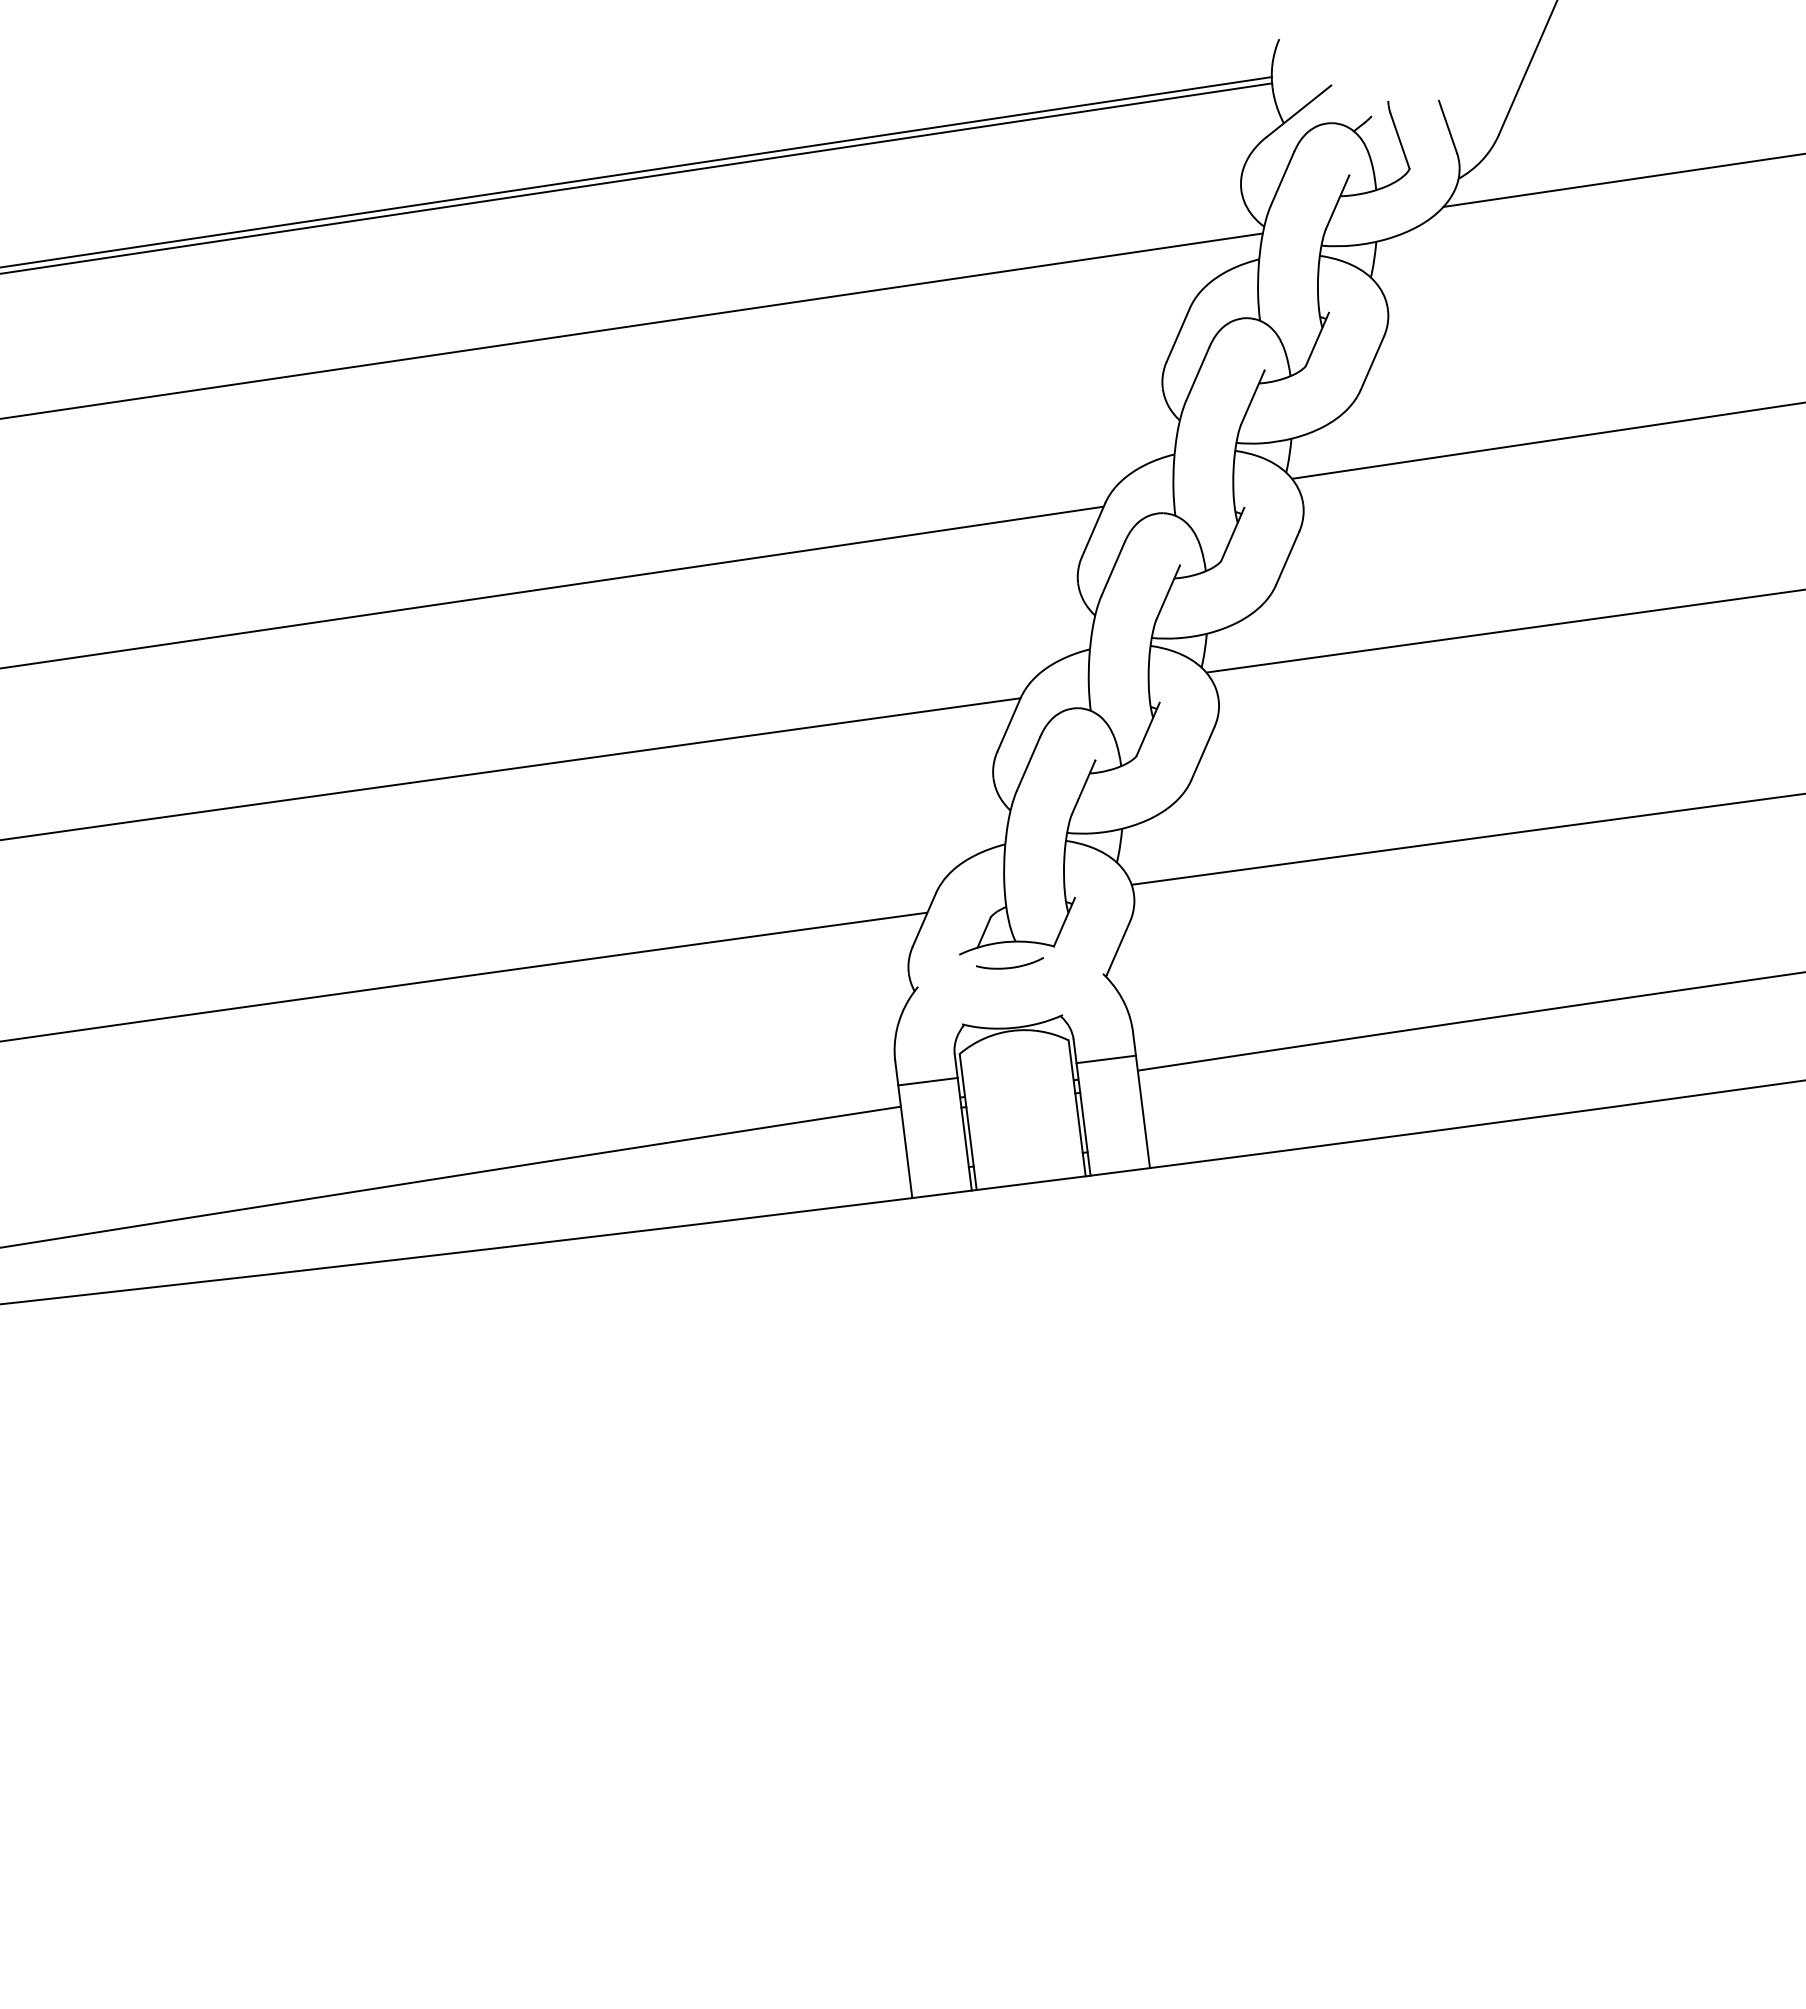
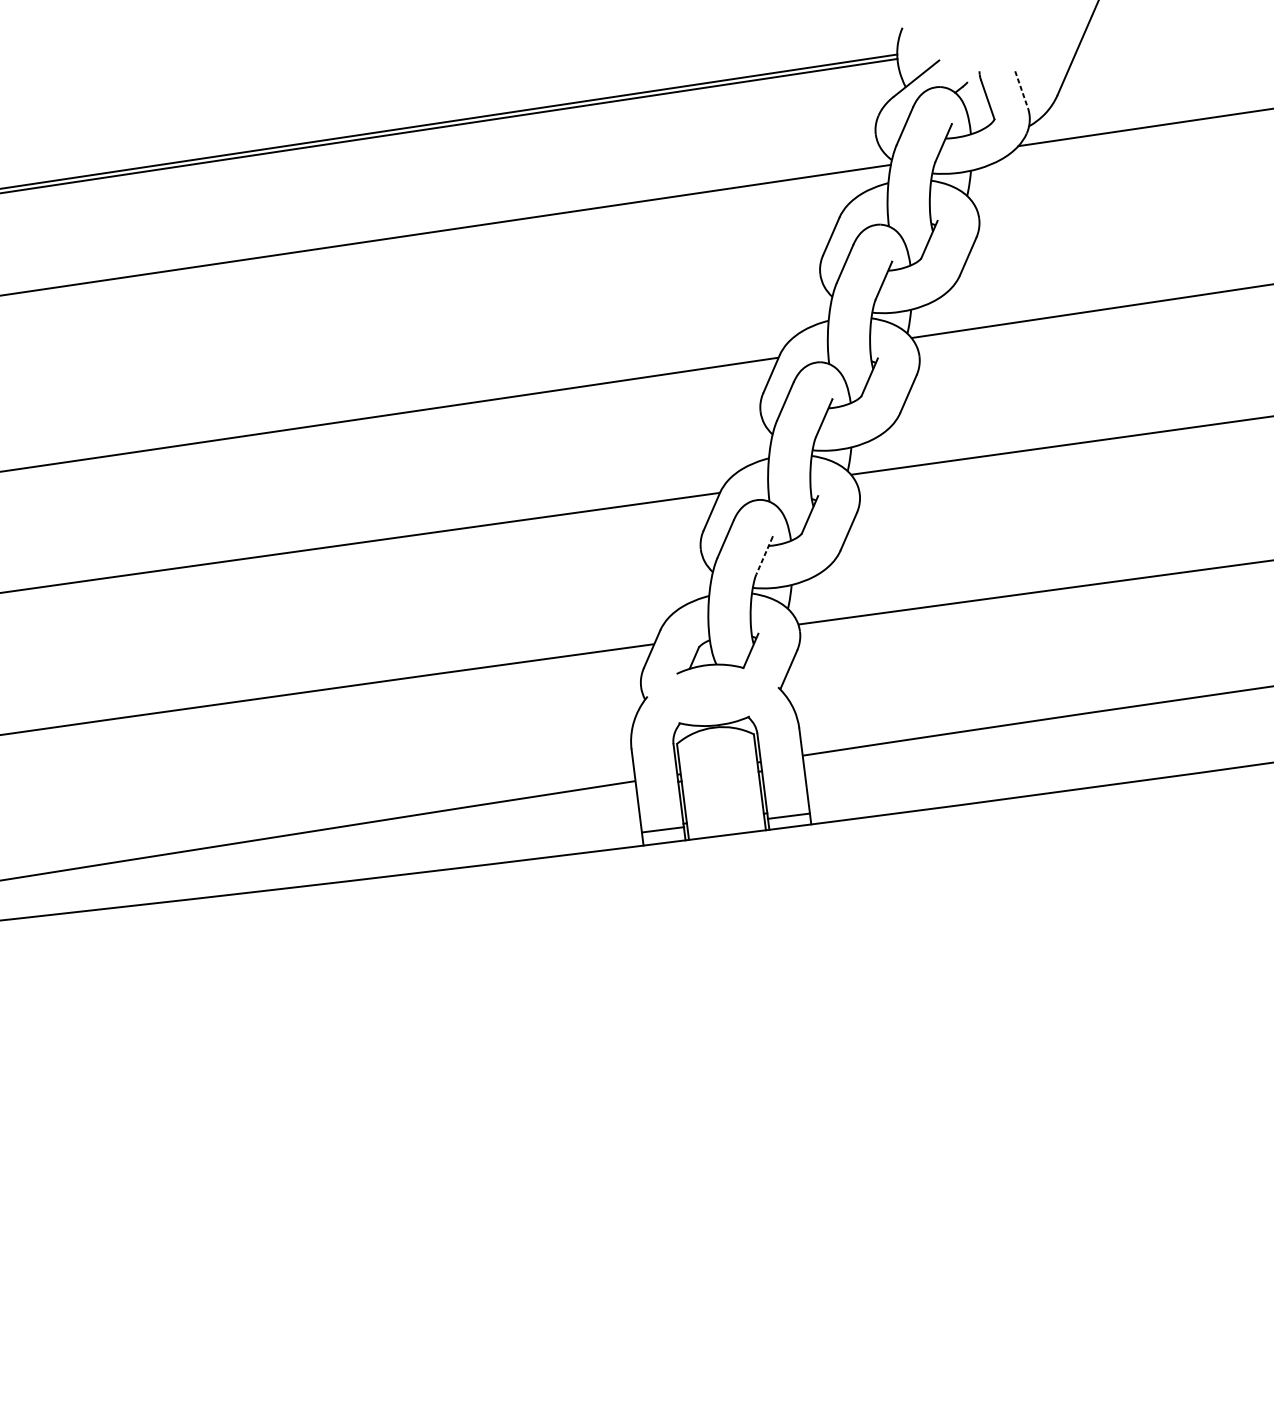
line: (1447, 127) -> (1021, 90), solid -> dashed
line: (1083, 787) -> (764, 555), solid -> dashed
curve: (1009, 967) -> (712, 682), removed
line: (1106, 1059) -> (789, 816), moved
line: (927, 1081) -> (662, 829), moved

